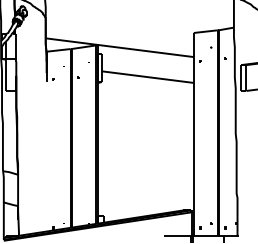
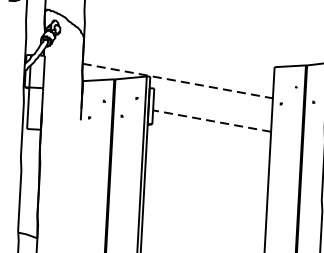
line: (119, 47) -> (177, 80), solid -> dashed
line: (147, 77) -> (211, 121), solid -> dashed

